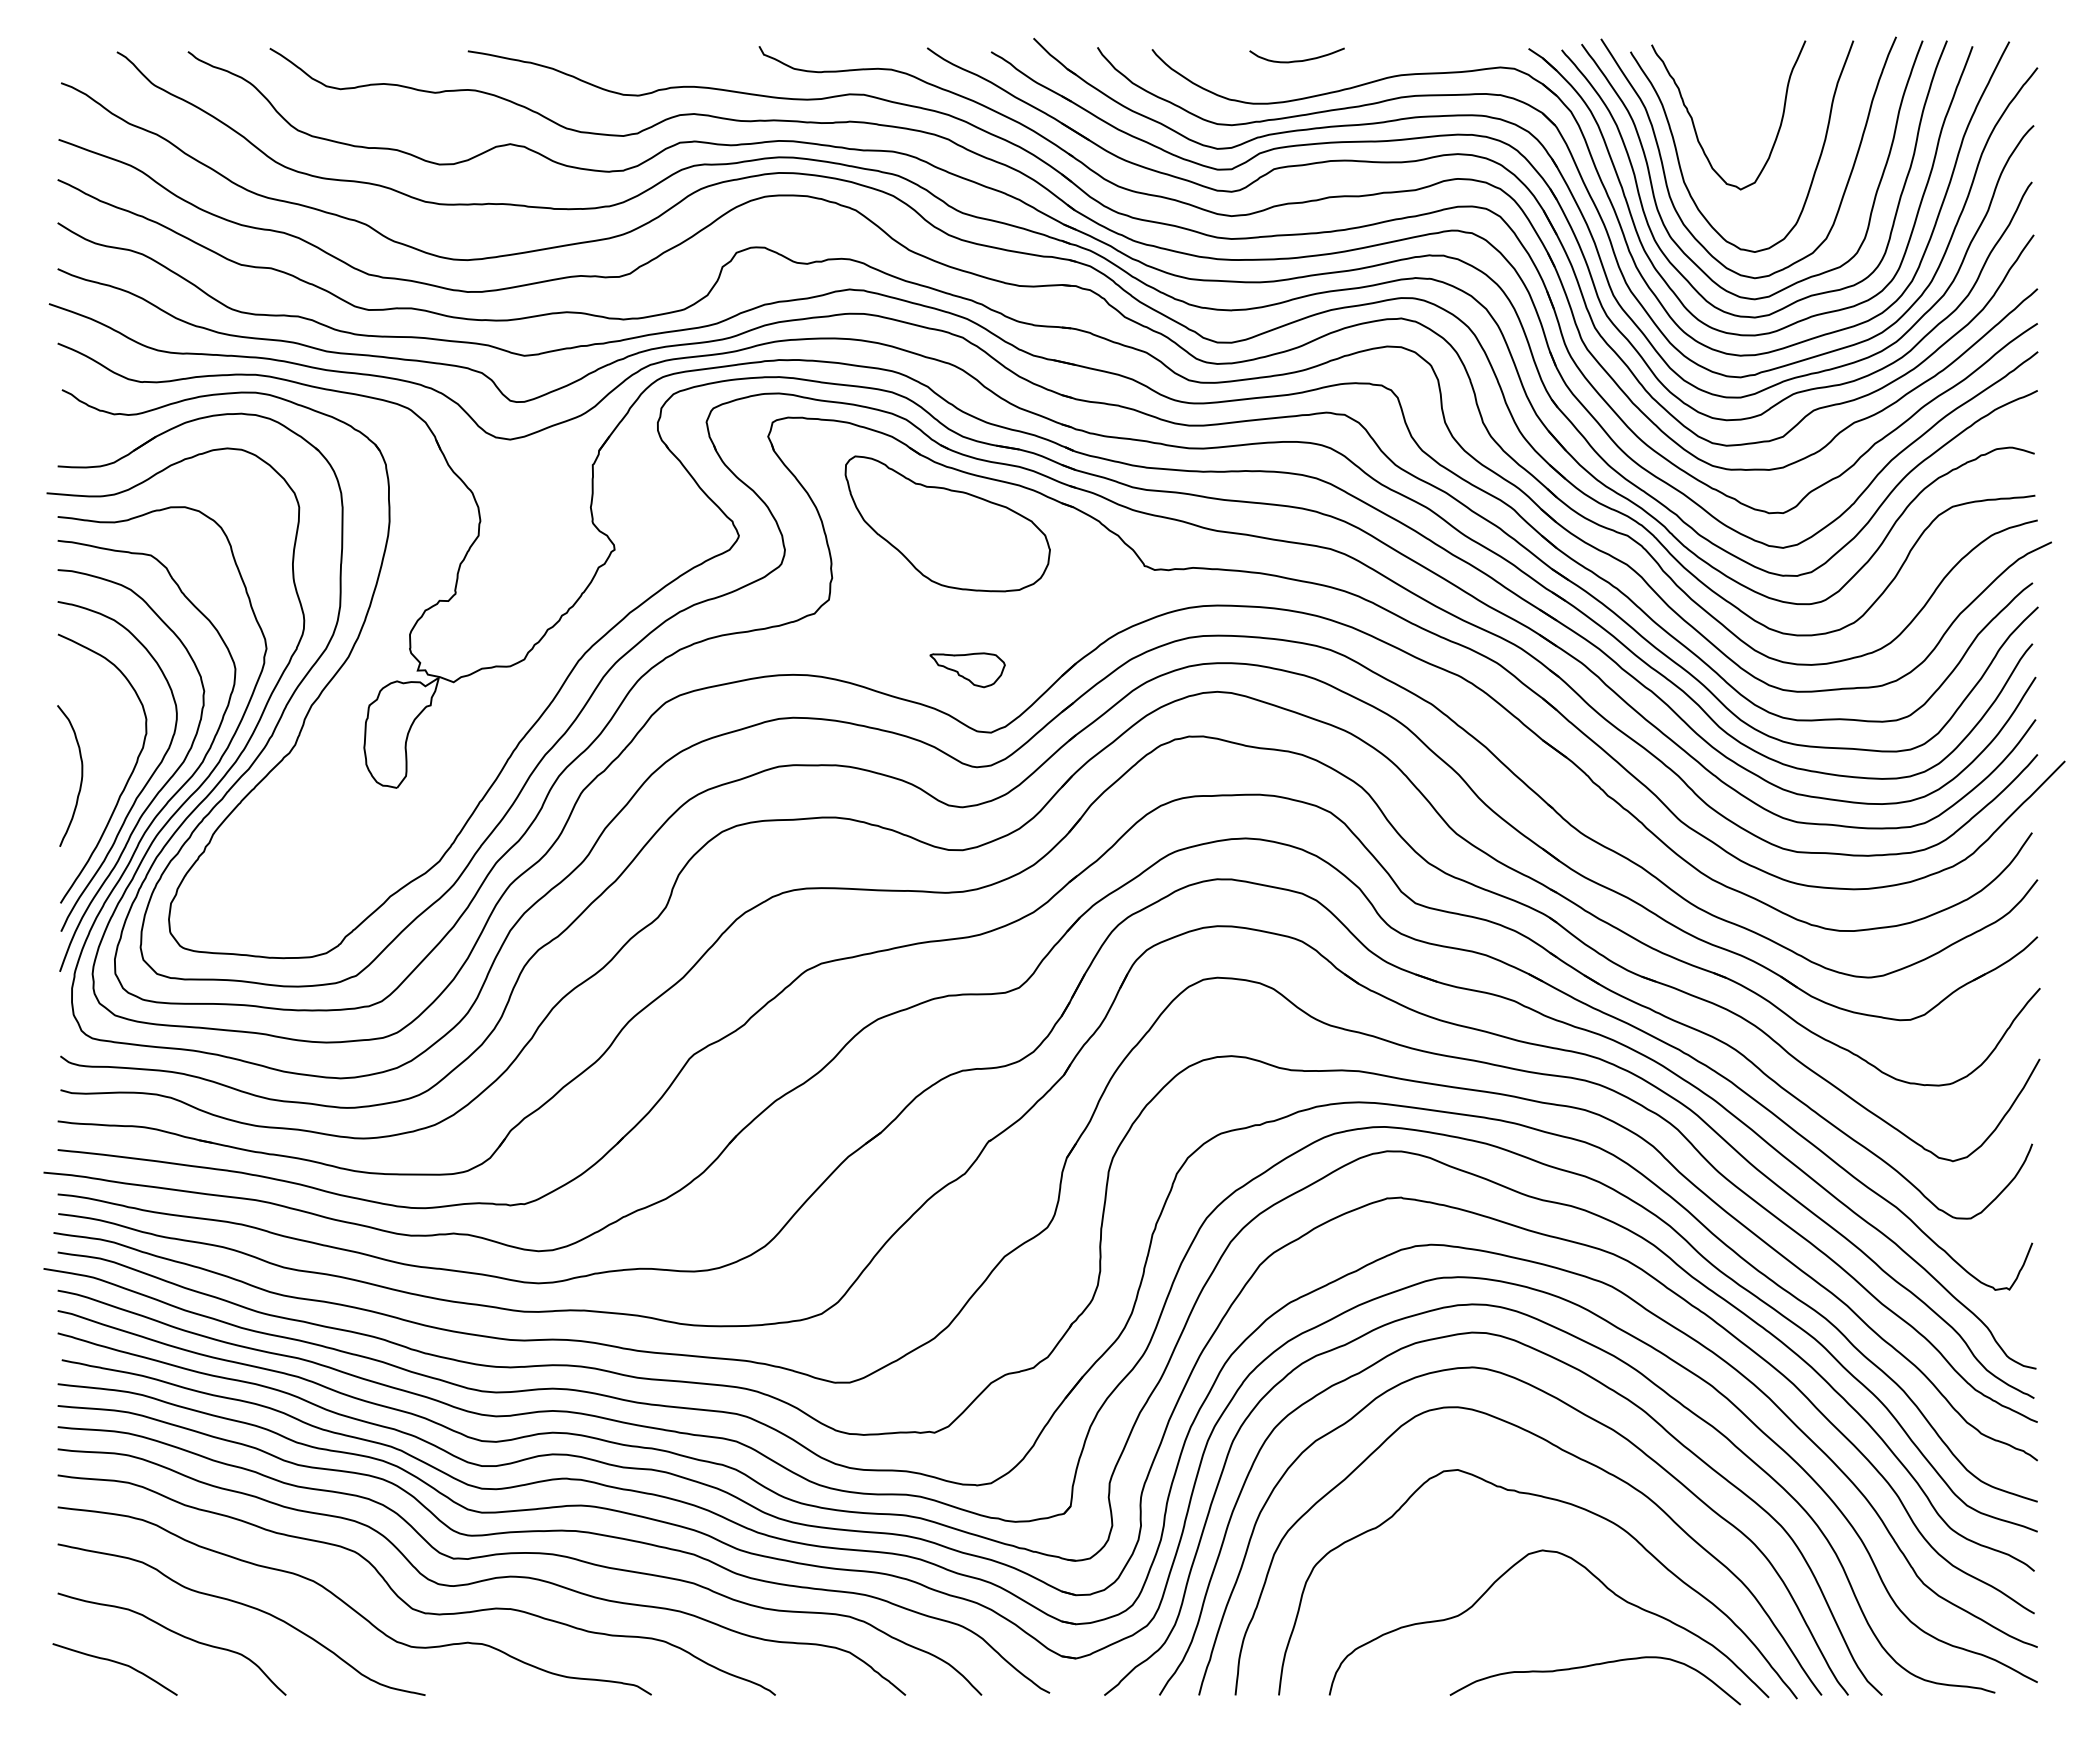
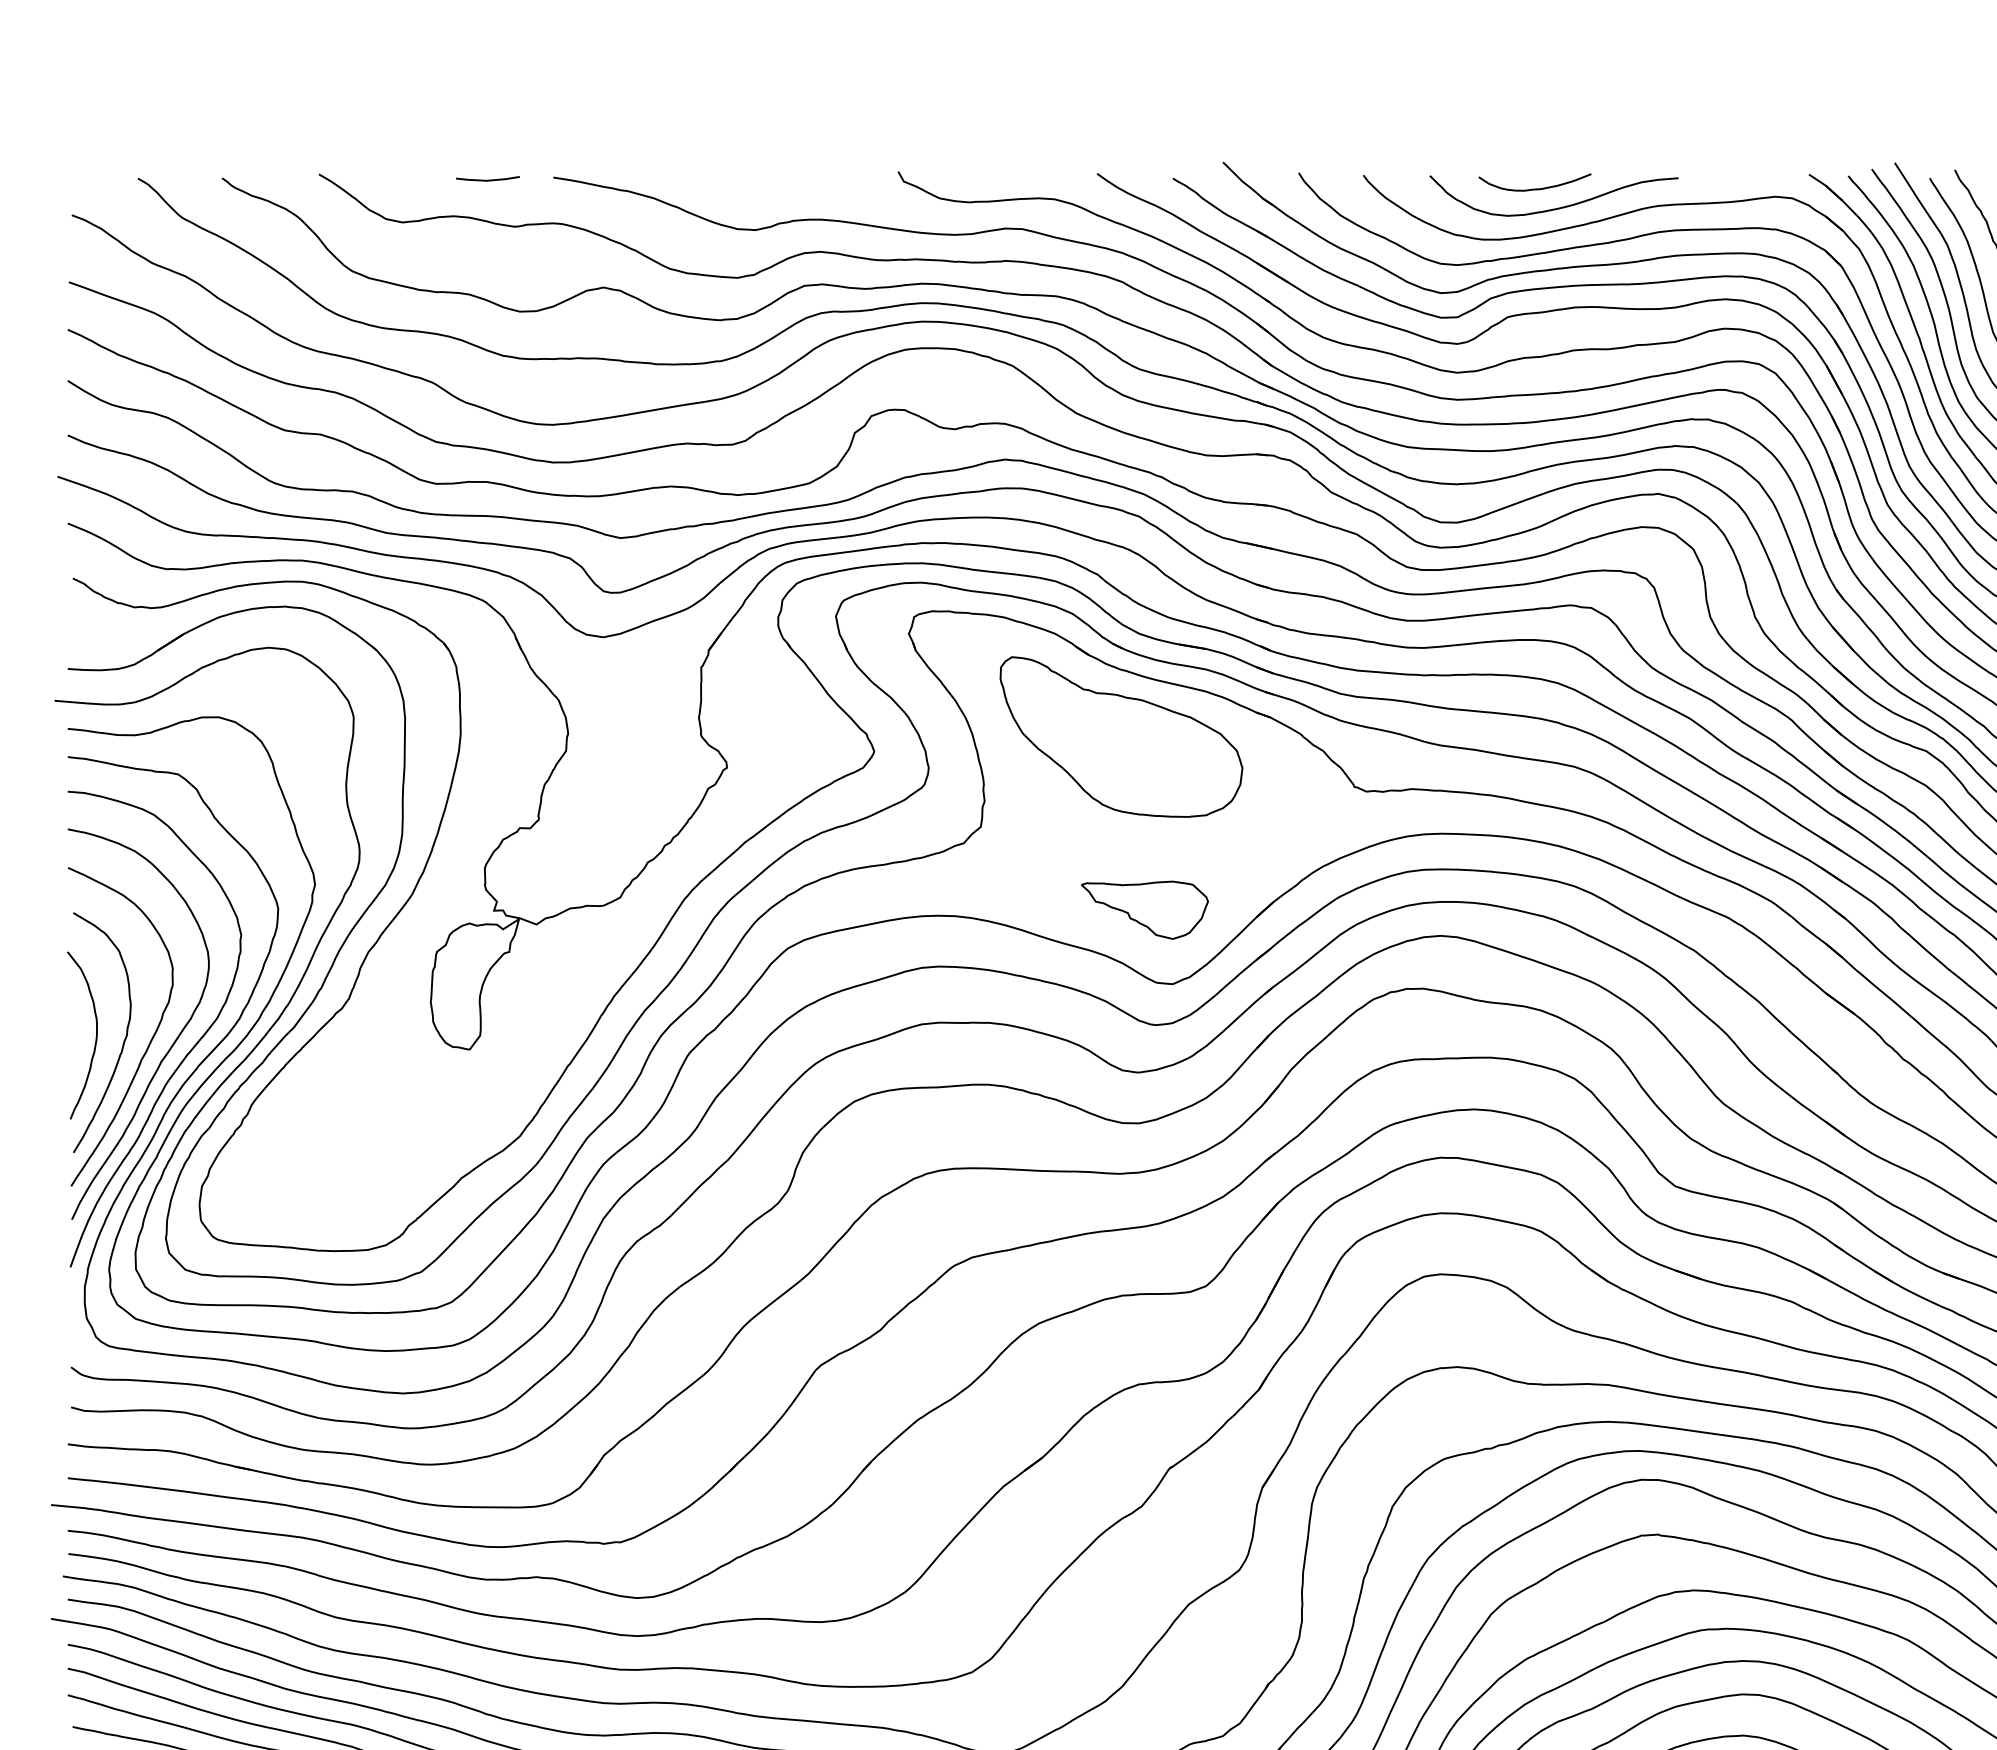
curve: (413, 52) -> (489, 179), added
curve: (1315, 76) -> (1556, 207), added
part: (967, 670) -> (1144, 910), size x1.43
curve: (104, 780) -> (123, 1040), added

